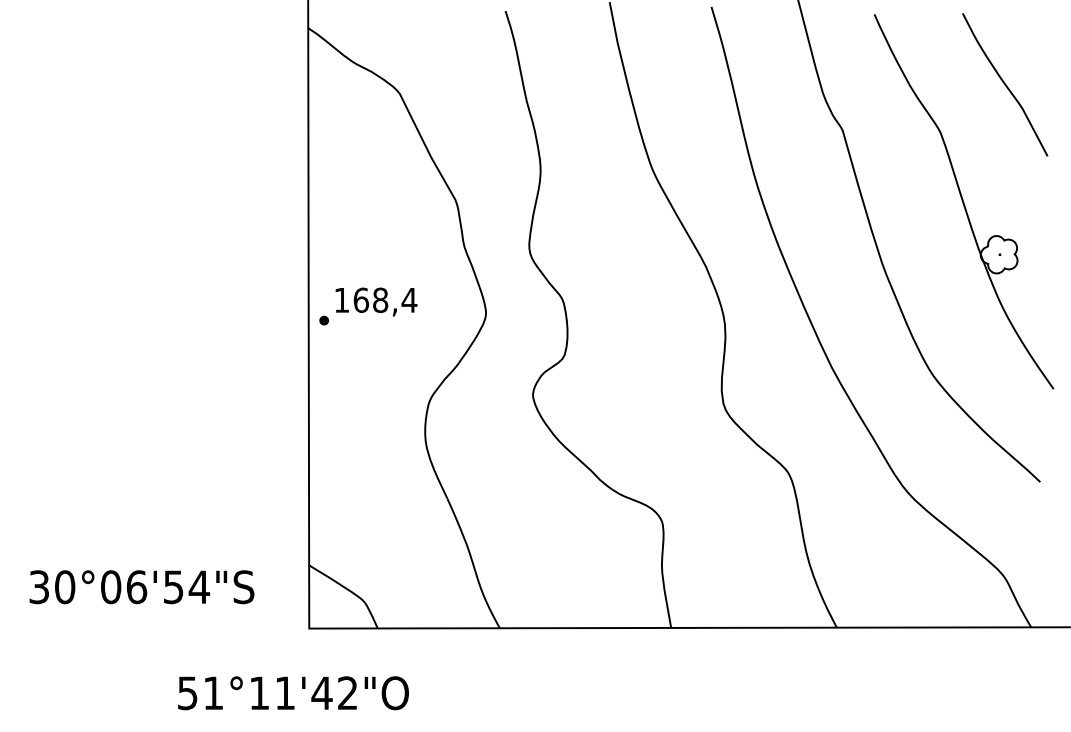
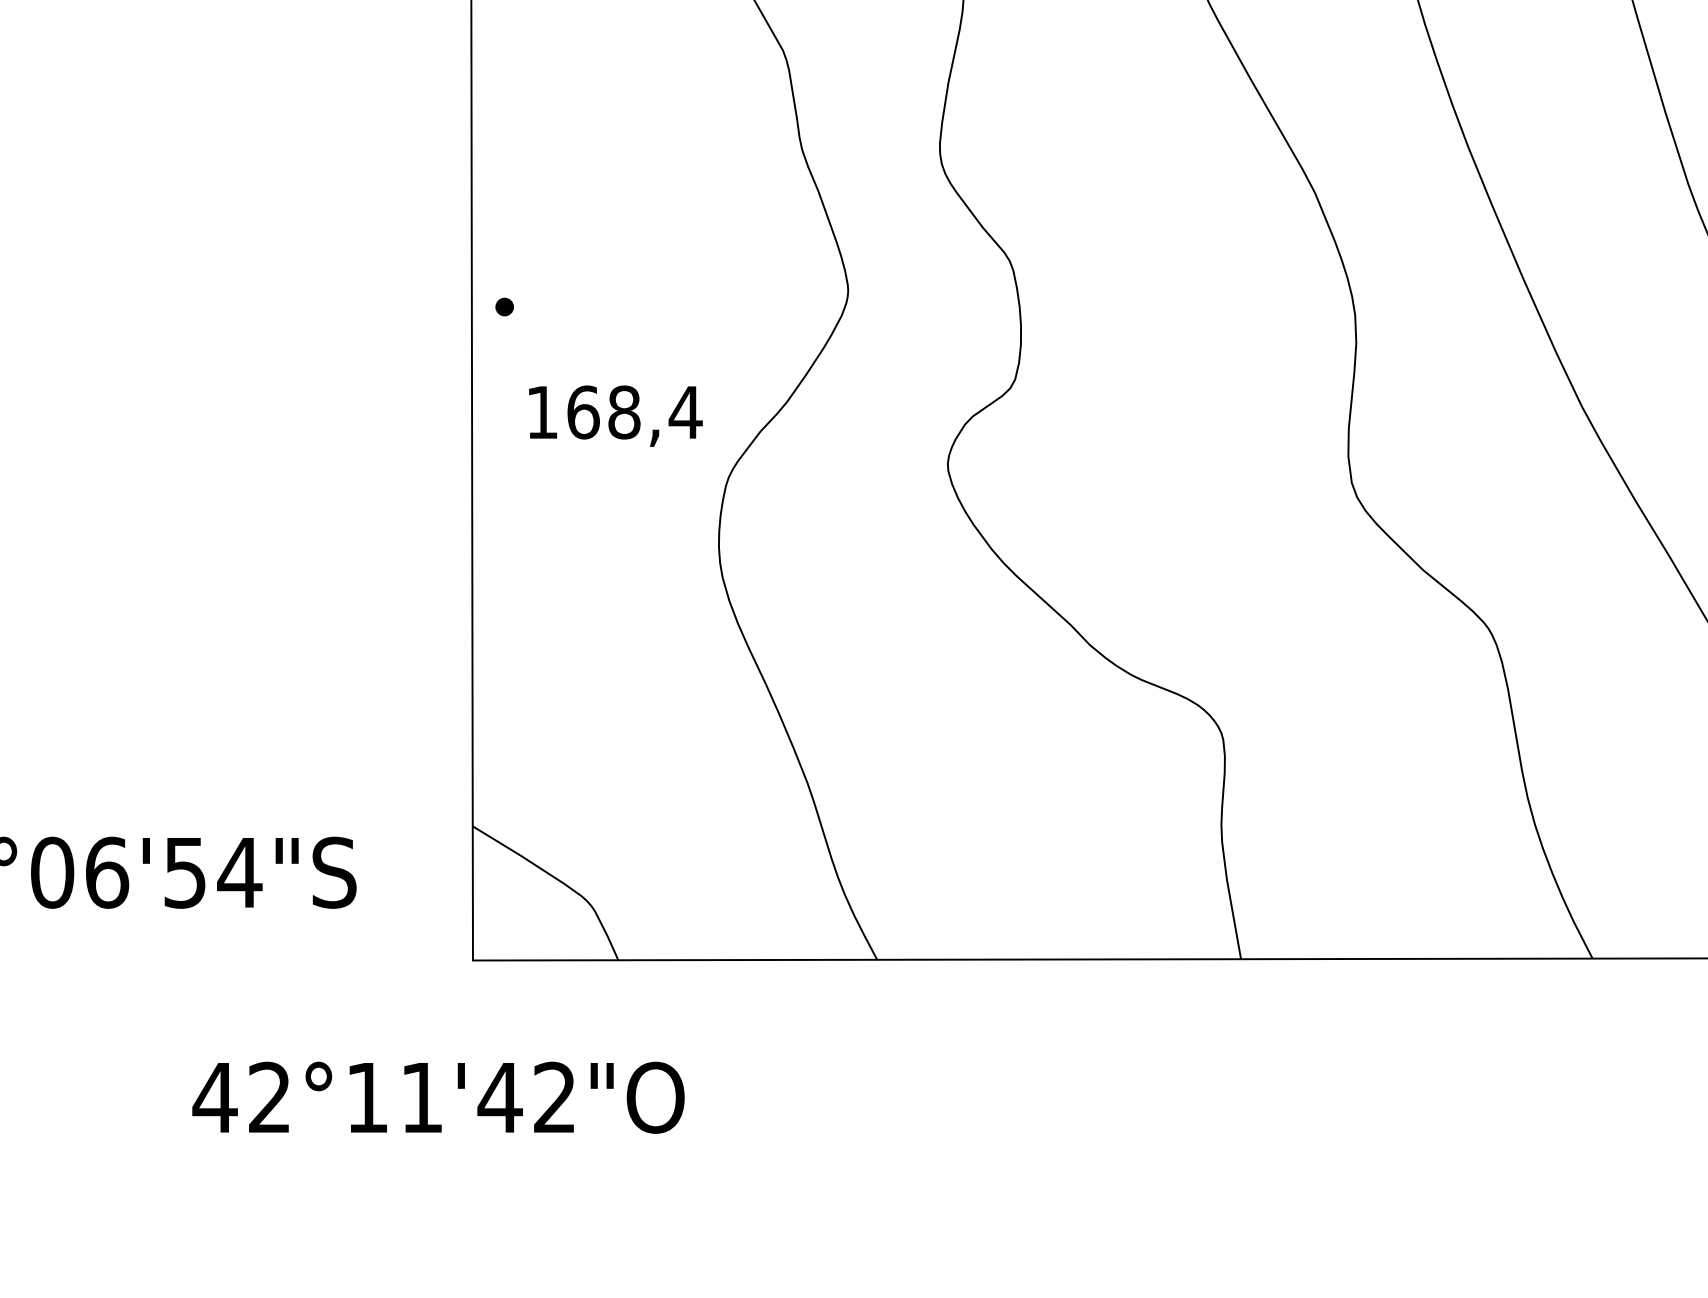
text: (376, 301) -> (615, 414), moved
text: (199, 693) -> (240, 1098), 51°11'42"O -> 42°11'42"O

